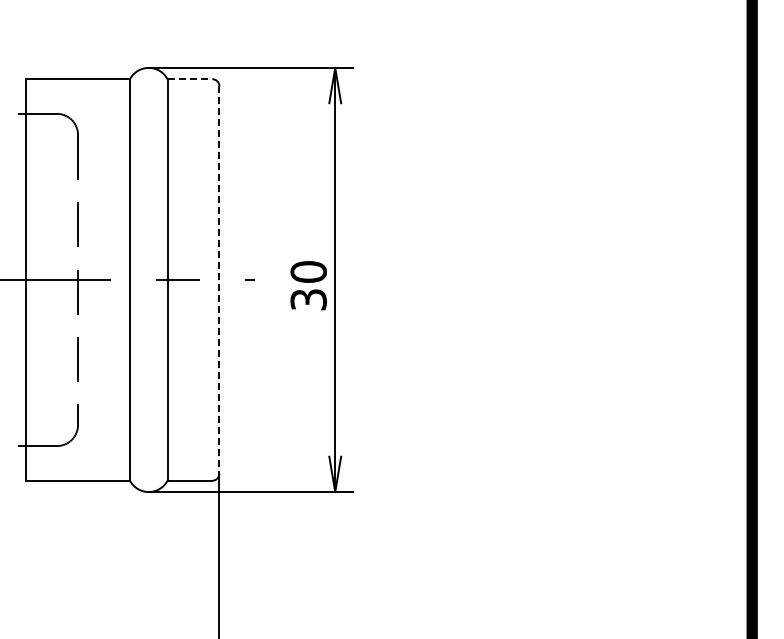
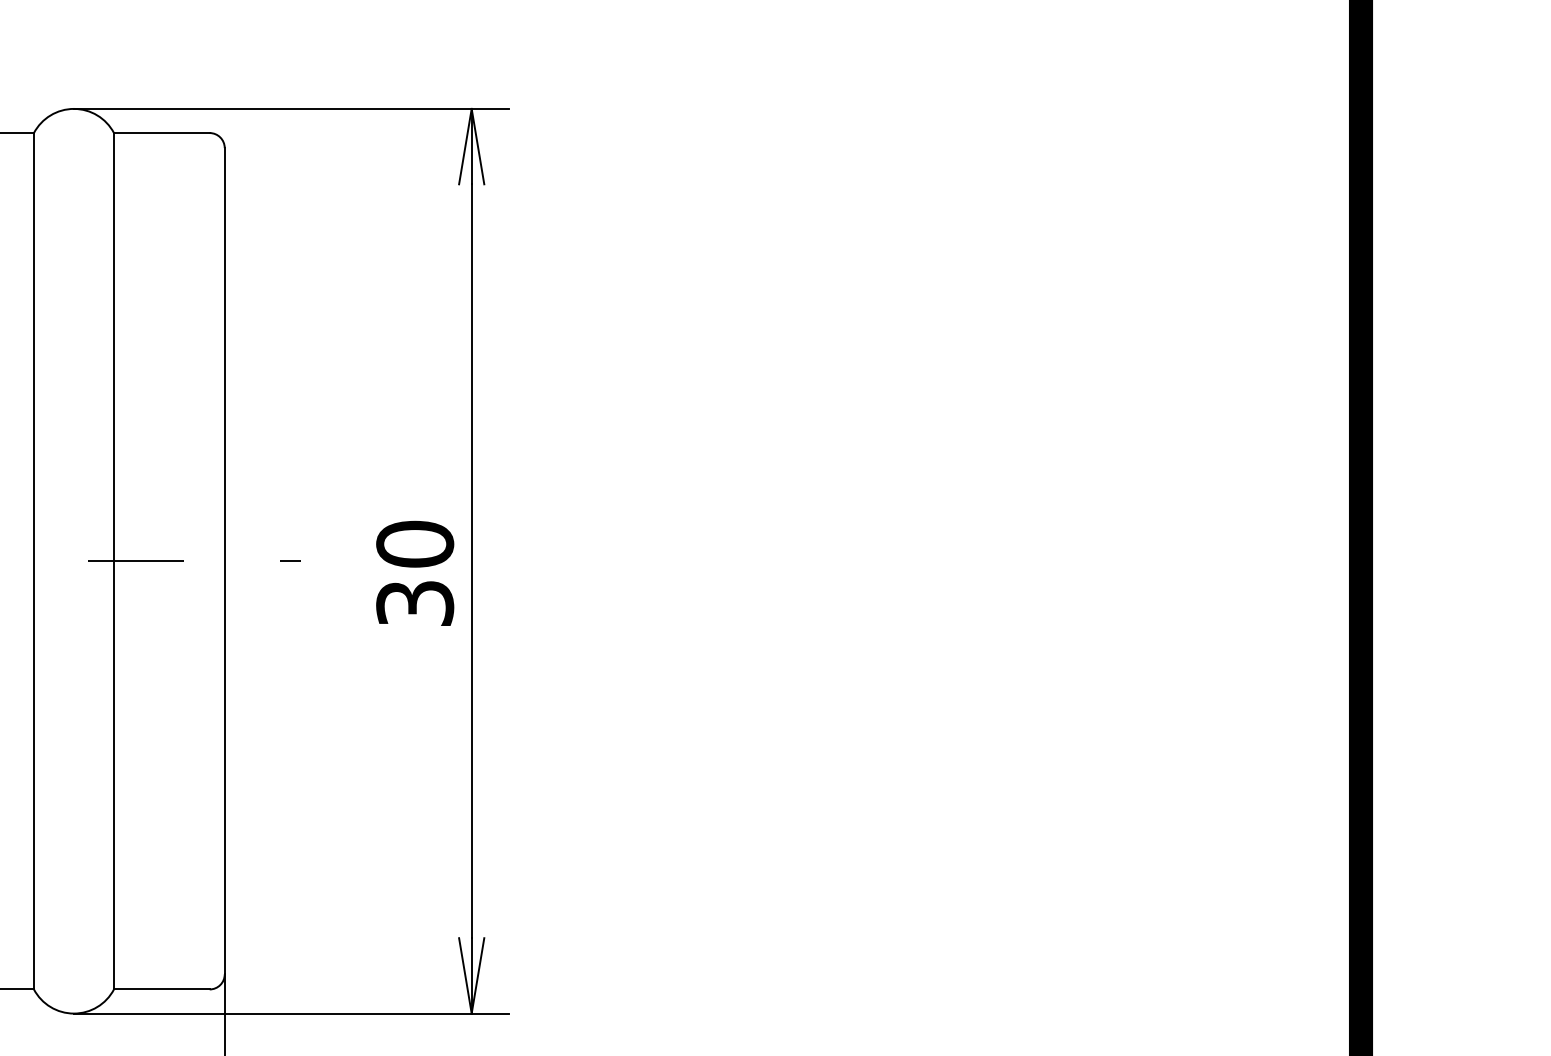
line: (190, 79) -> (162, 133), dashed -> solid
line: (219, 279) -> (224, 560), dashed -> solid

